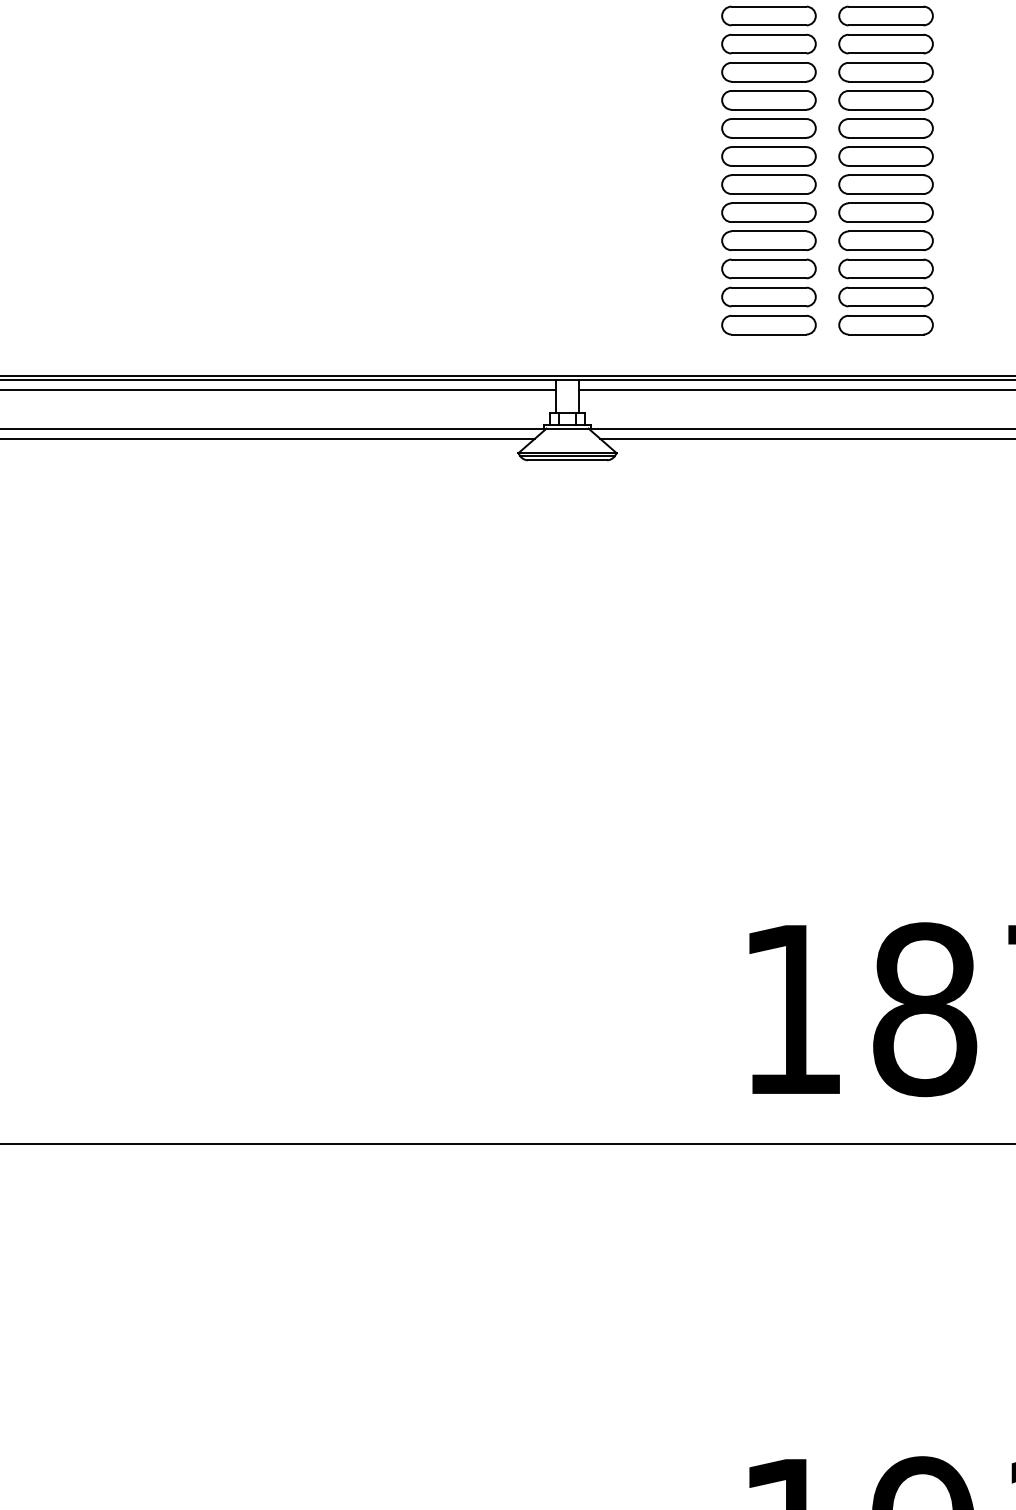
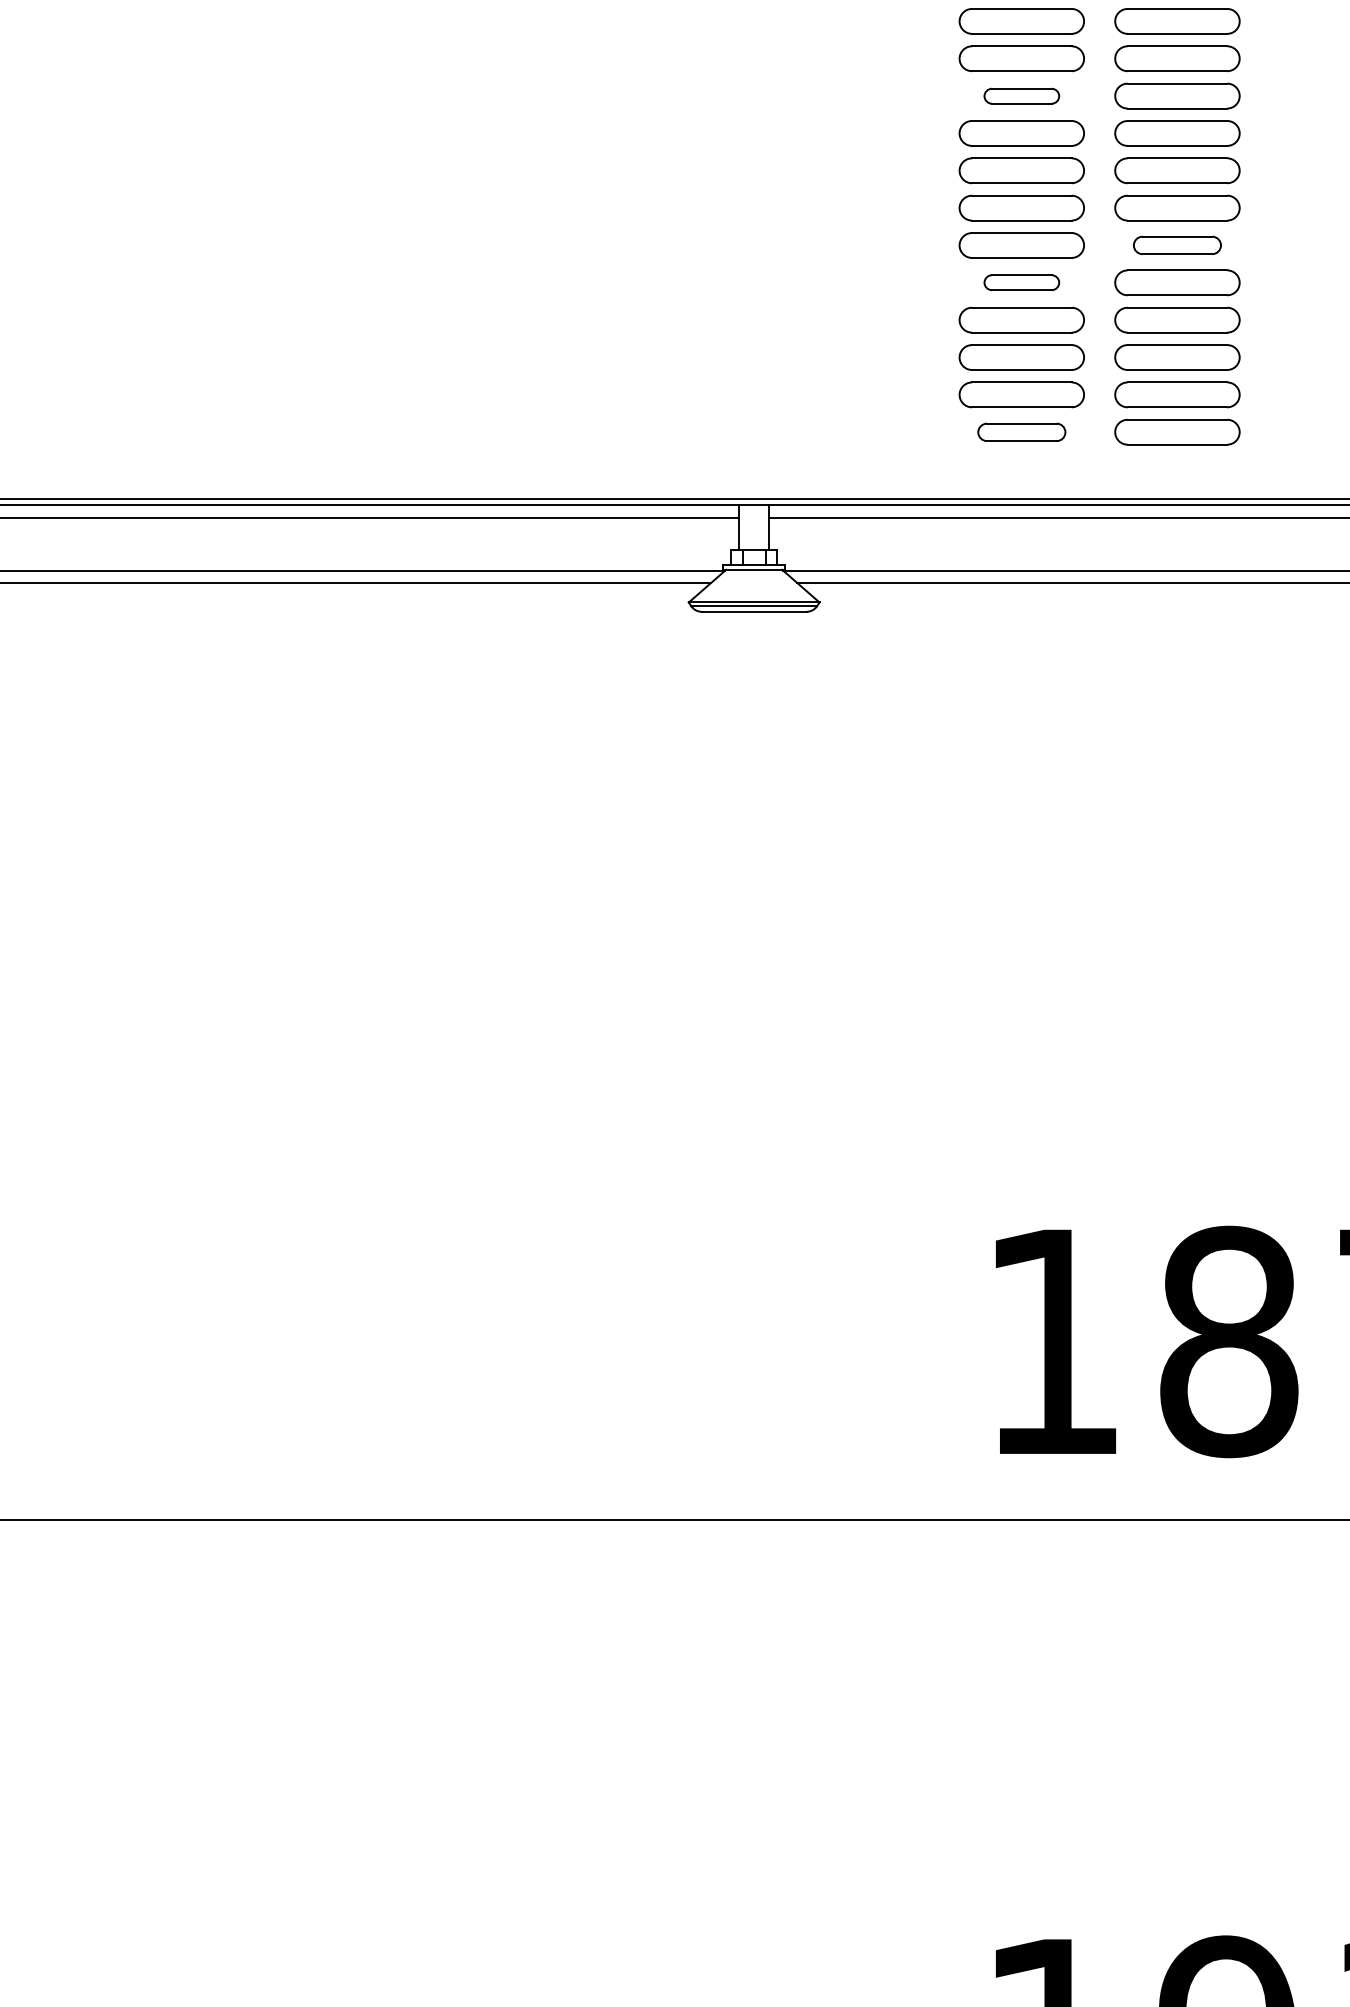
part: (768, 72) -> (1021, 96), size x0.6
part: (885, 184) -> (1176, 245), size x0.7
part: (768, 212) -> (1021, 282), size x0.6
part: (768, 325) -> (1021, 432), size x0.7

